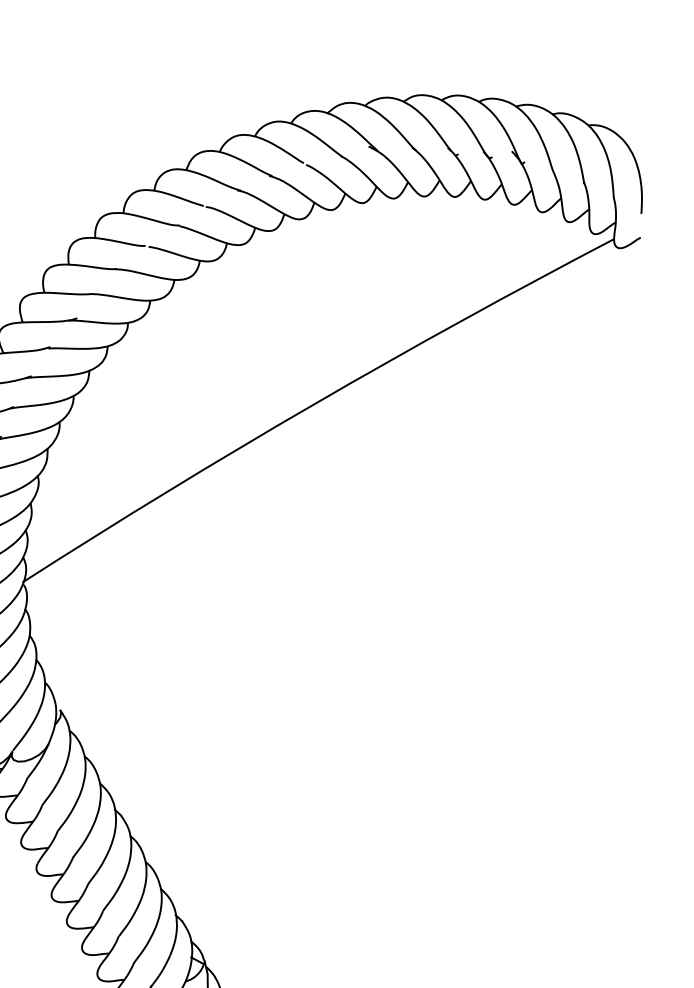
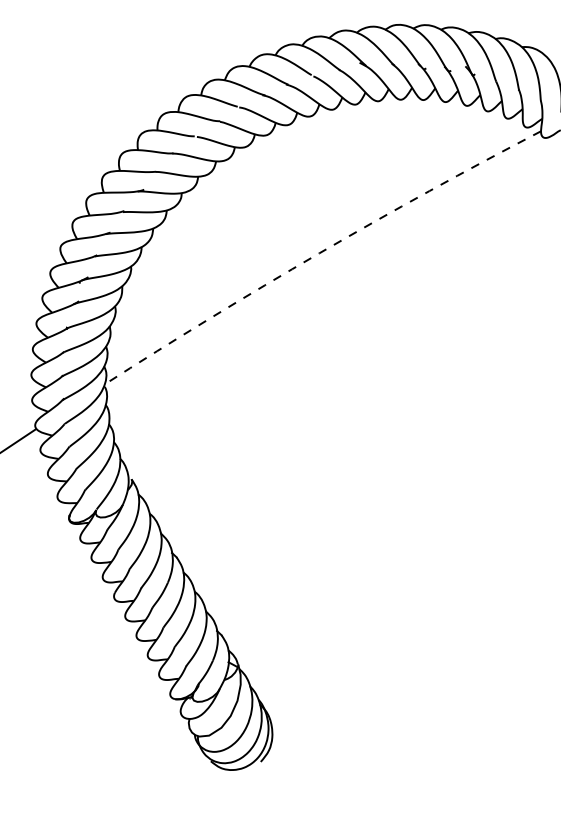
arc: (314, 404) -> (319, 253), solid -> dashed

